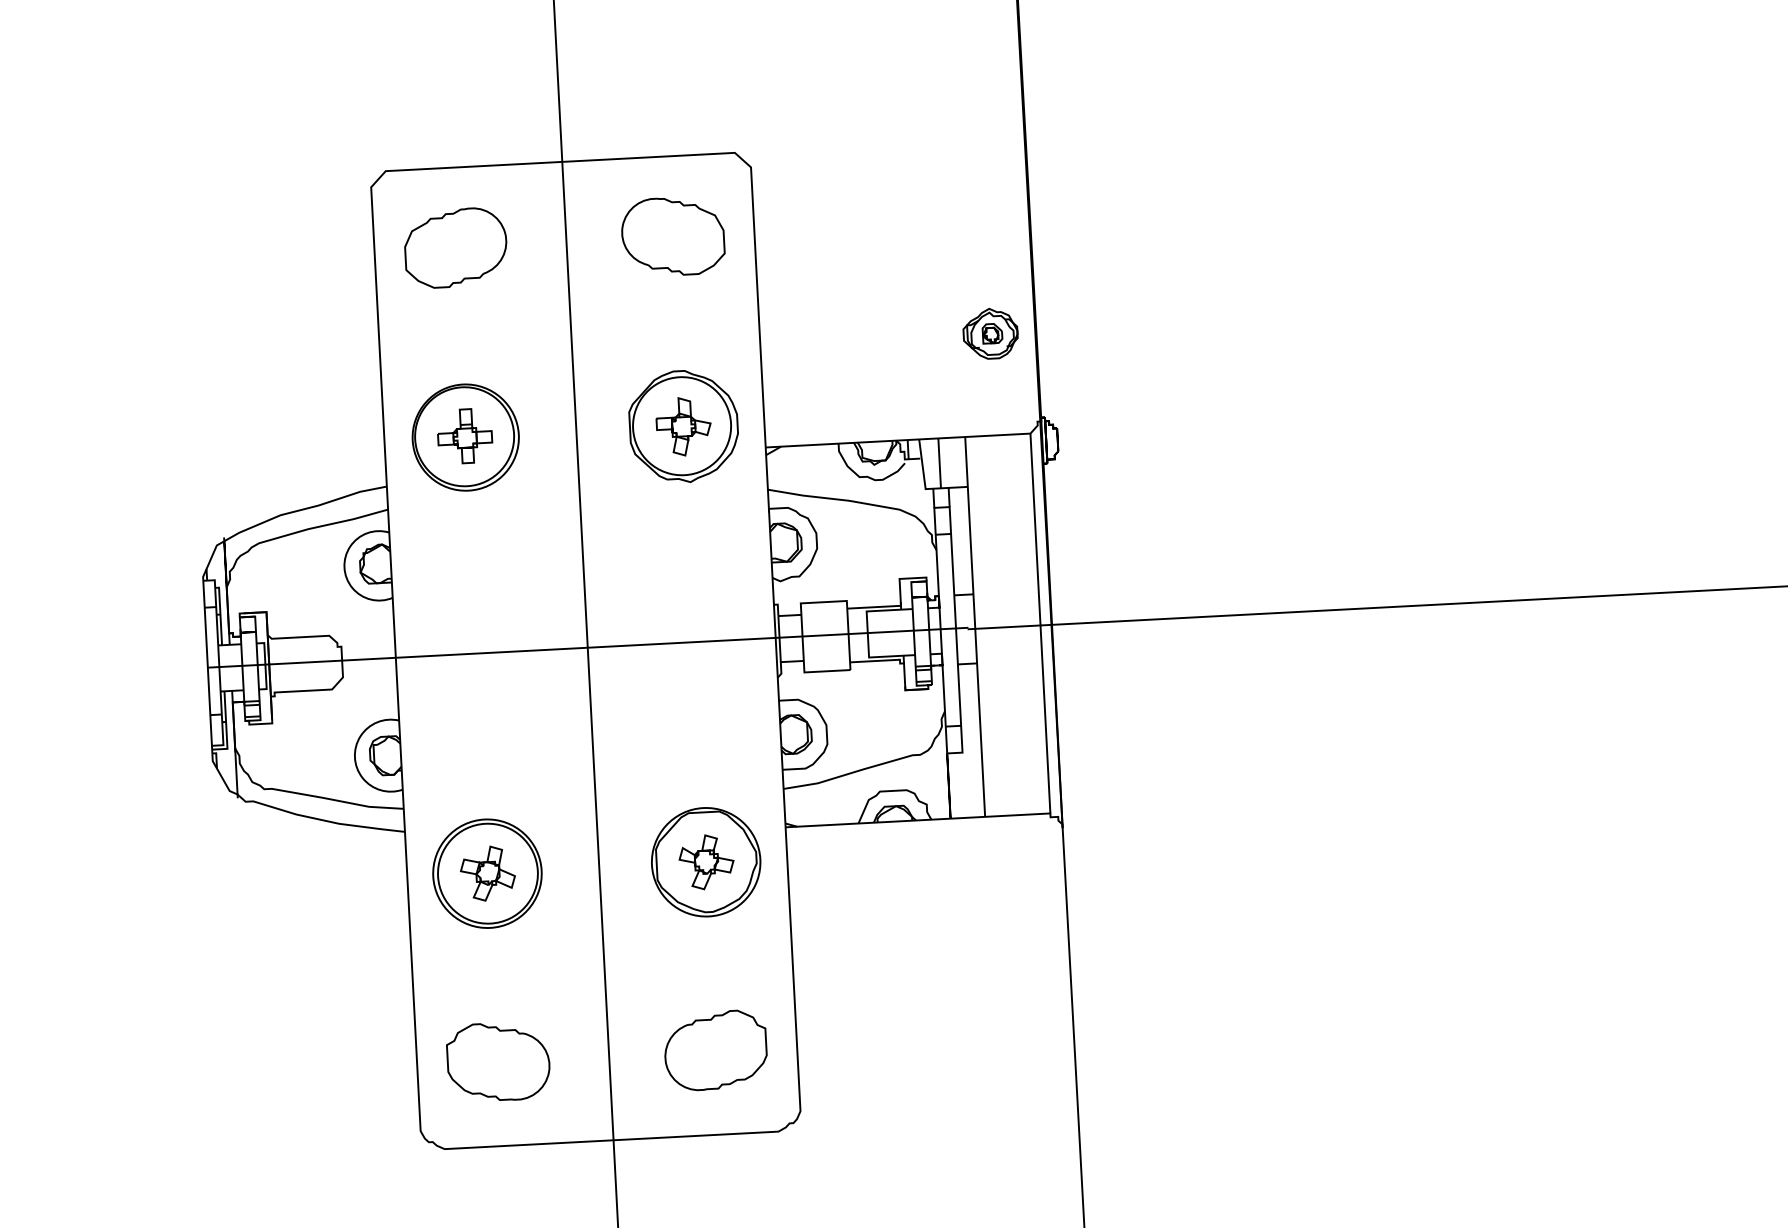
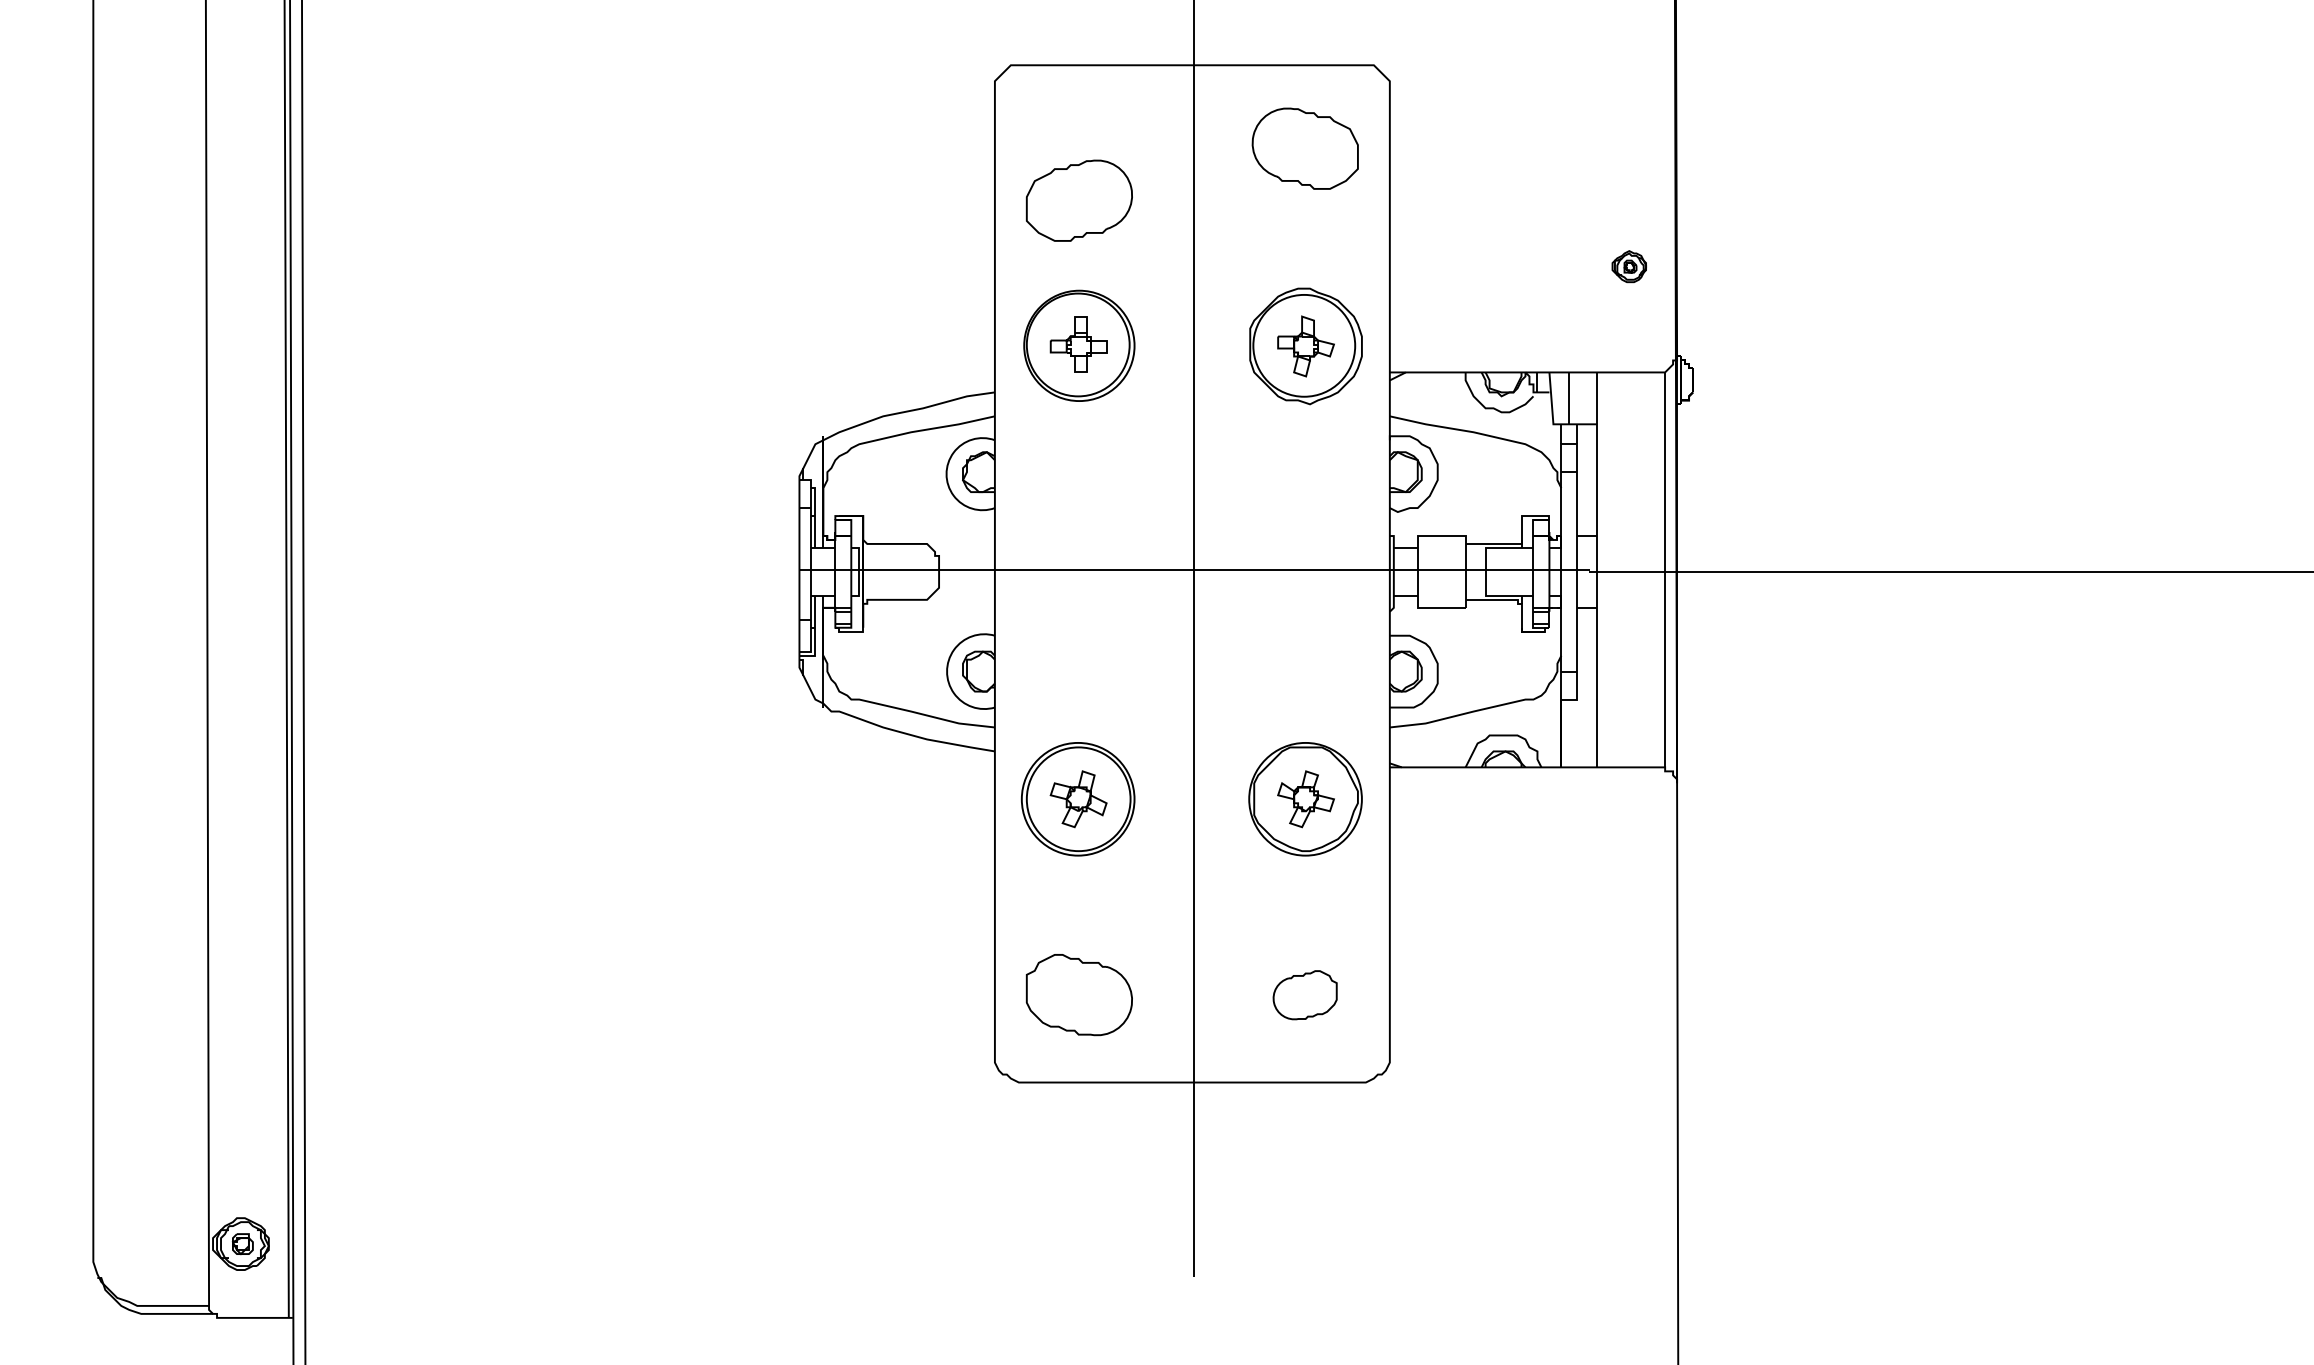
part: (454, 247) -> (1078, 200), moved
part: (990, 333) -> (1629, 266), size x0.6
part: (715, 1051) -> (1304, 995), size x0.6

